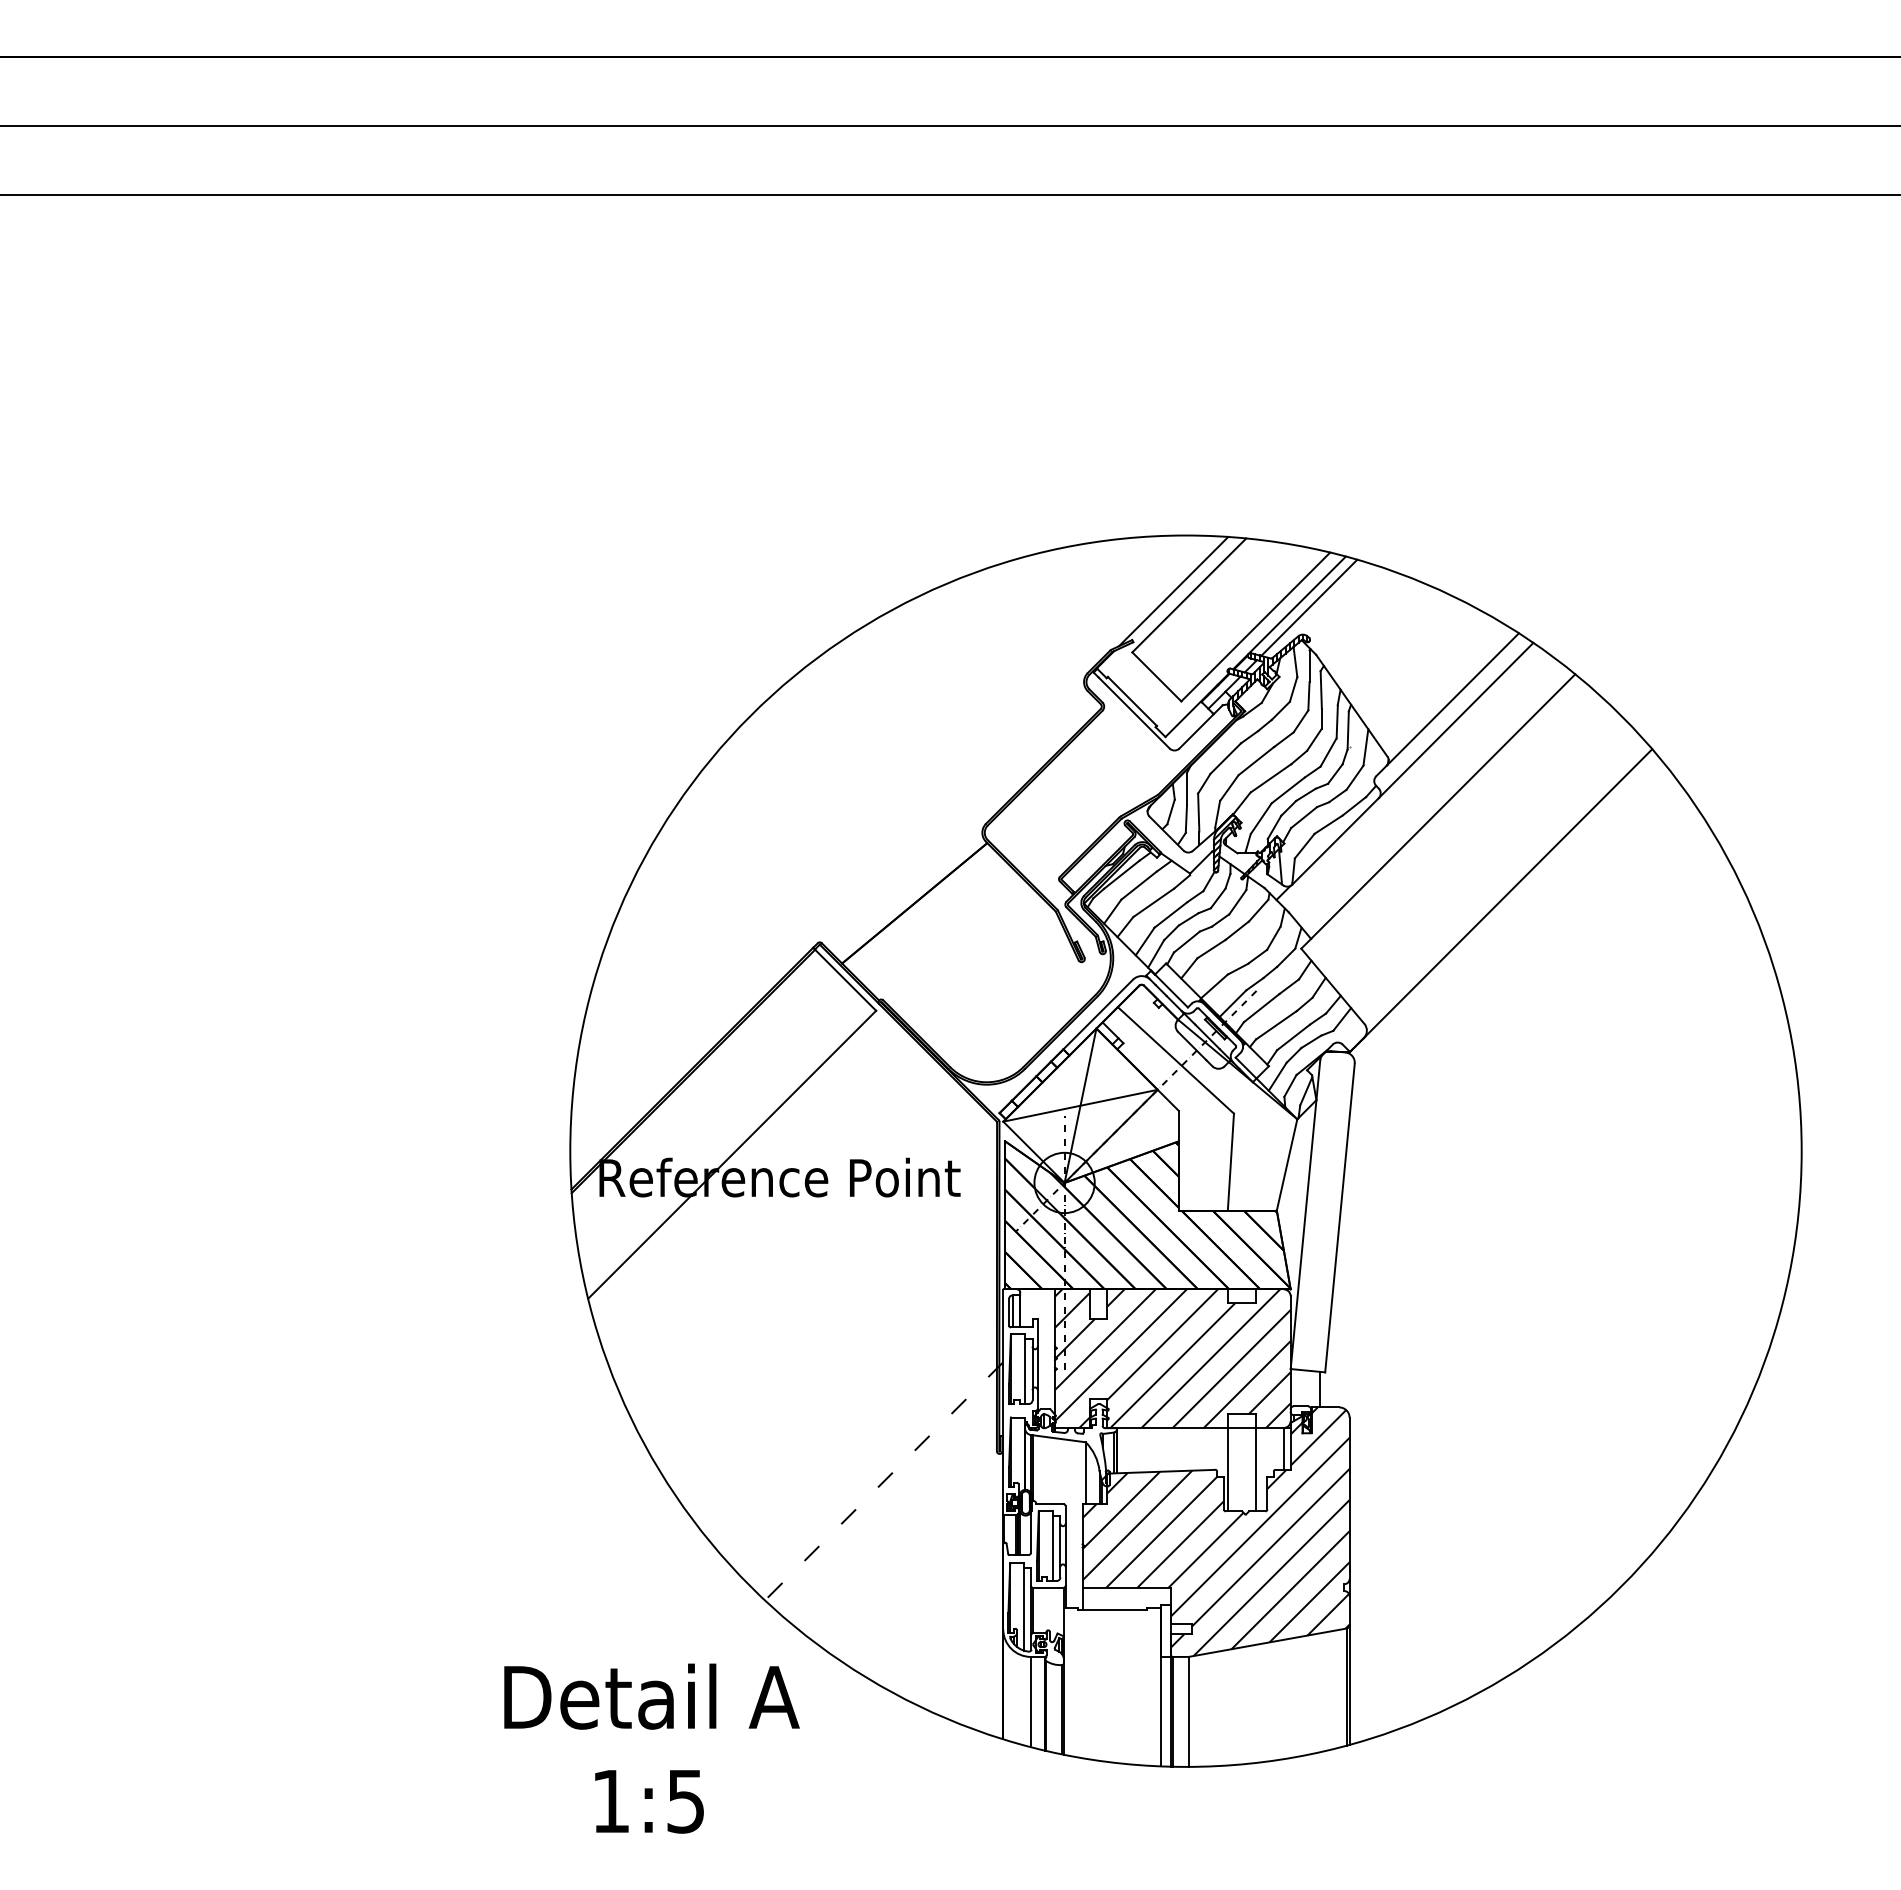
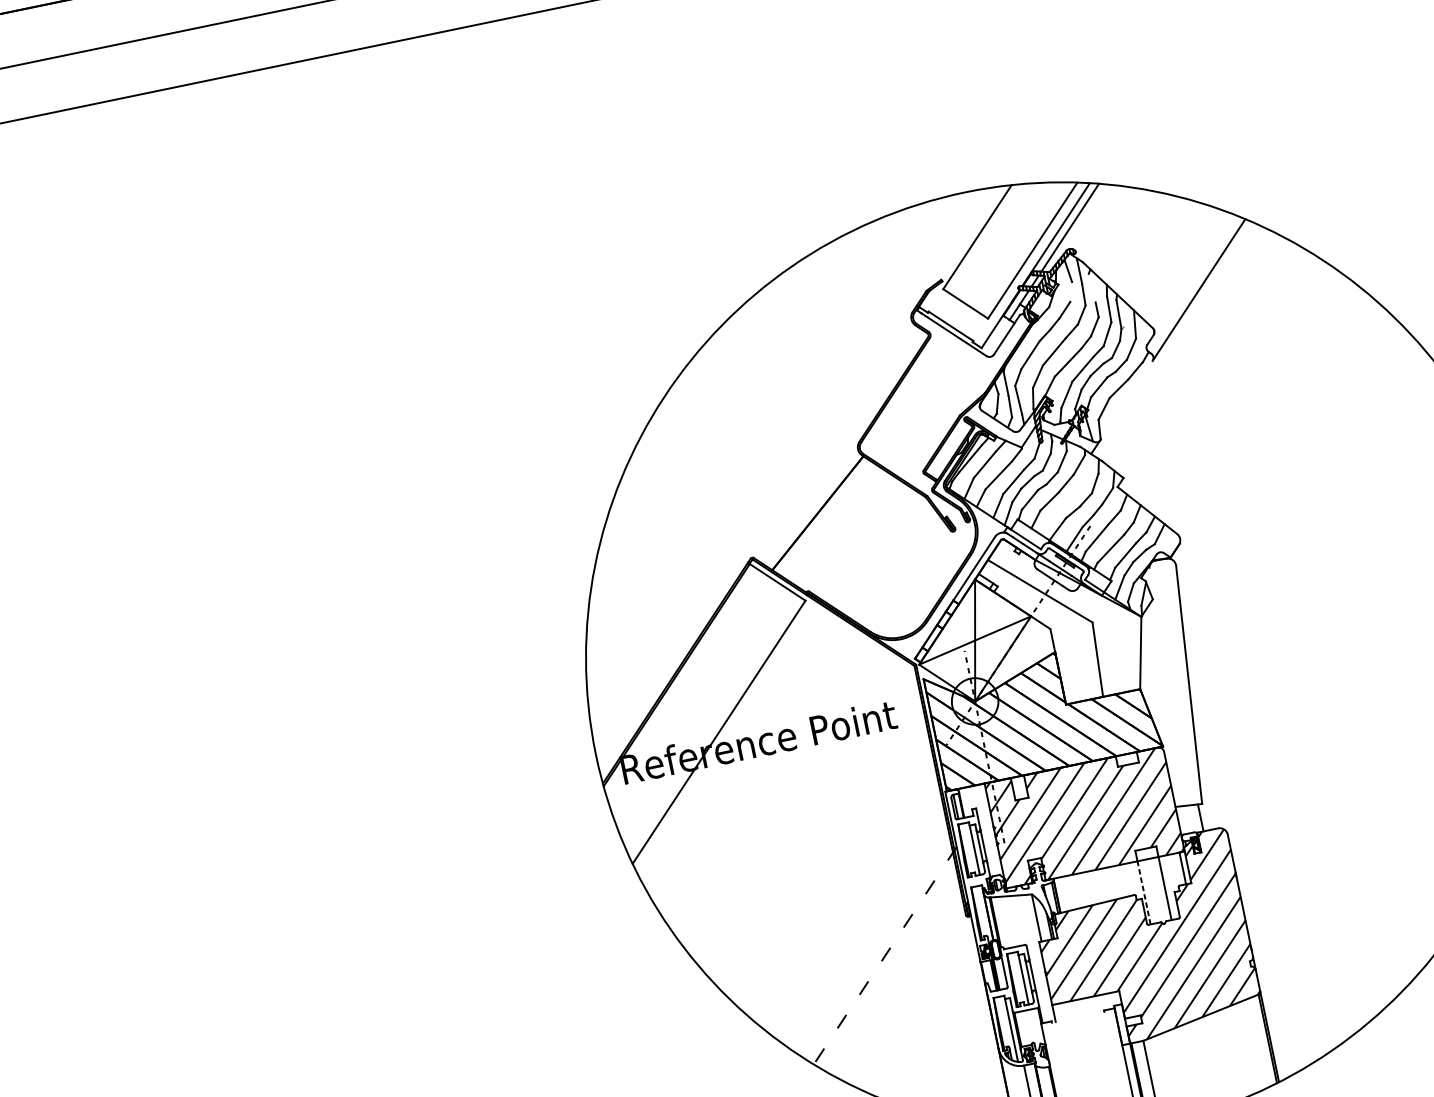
line: (1173, 591) -> (964, 236), removed
line: (1293, 689) -> (1071, 292), removed
line: (1320, 689) -> (1091, 287), removed
line: (1452, 699) -> (1193, 274), removed
line: (1443, 806) -> (1202, 357), removed
line: (1335, 841) -> (1126, 400), removed
line: (1507, 893) -> (1265, 412), removed
line: (1305, 1214) -> (1162, 687), removed
line: (1228, 1469) -> (1144, 892), solid -> dashed
line: (1111, 1609) -> (1077, 1017), removed

